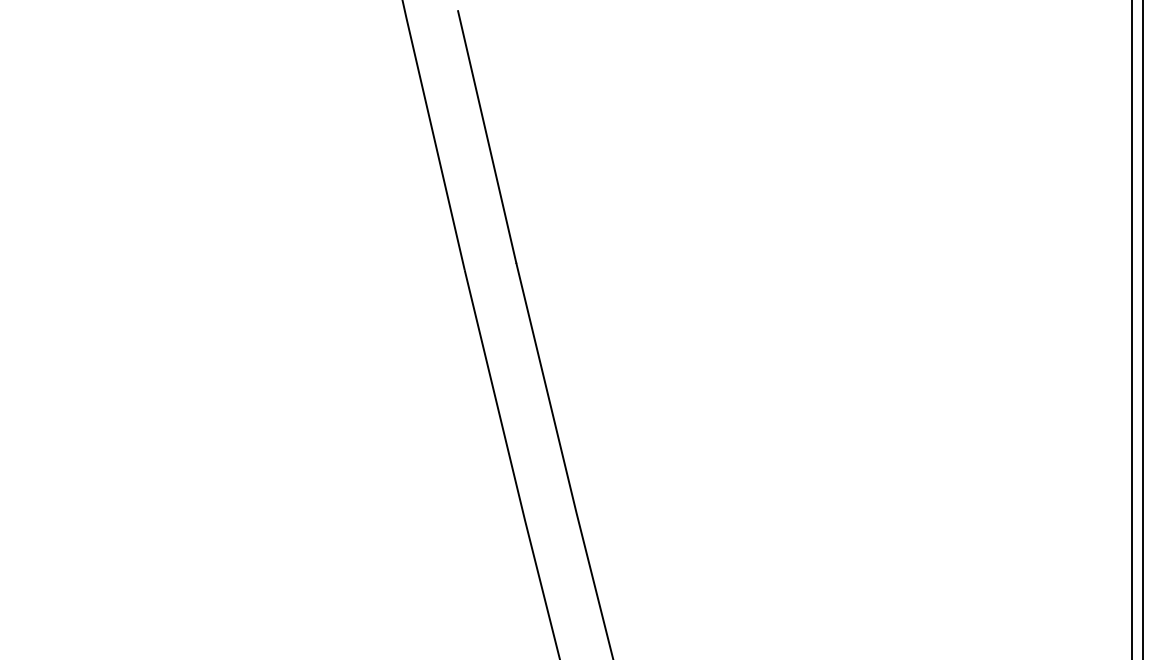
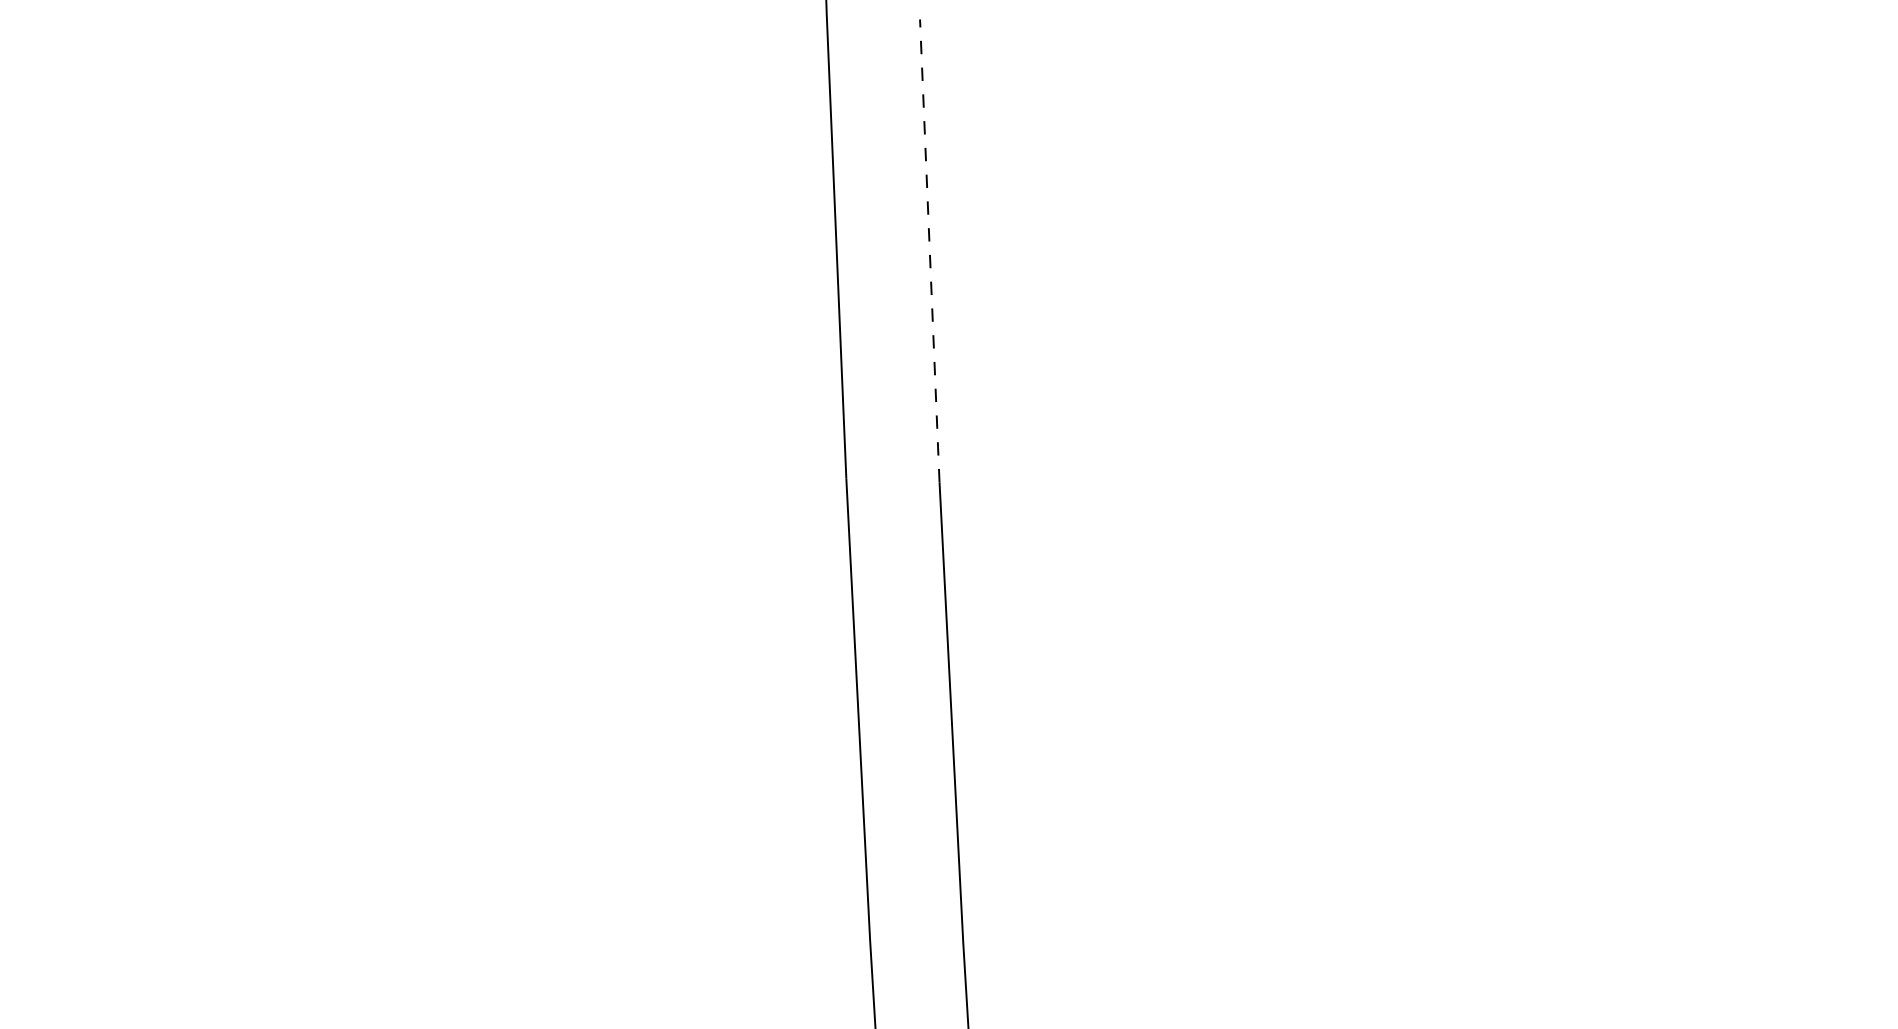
line: (487, 136) -> (930, 250), solid -> dashed

